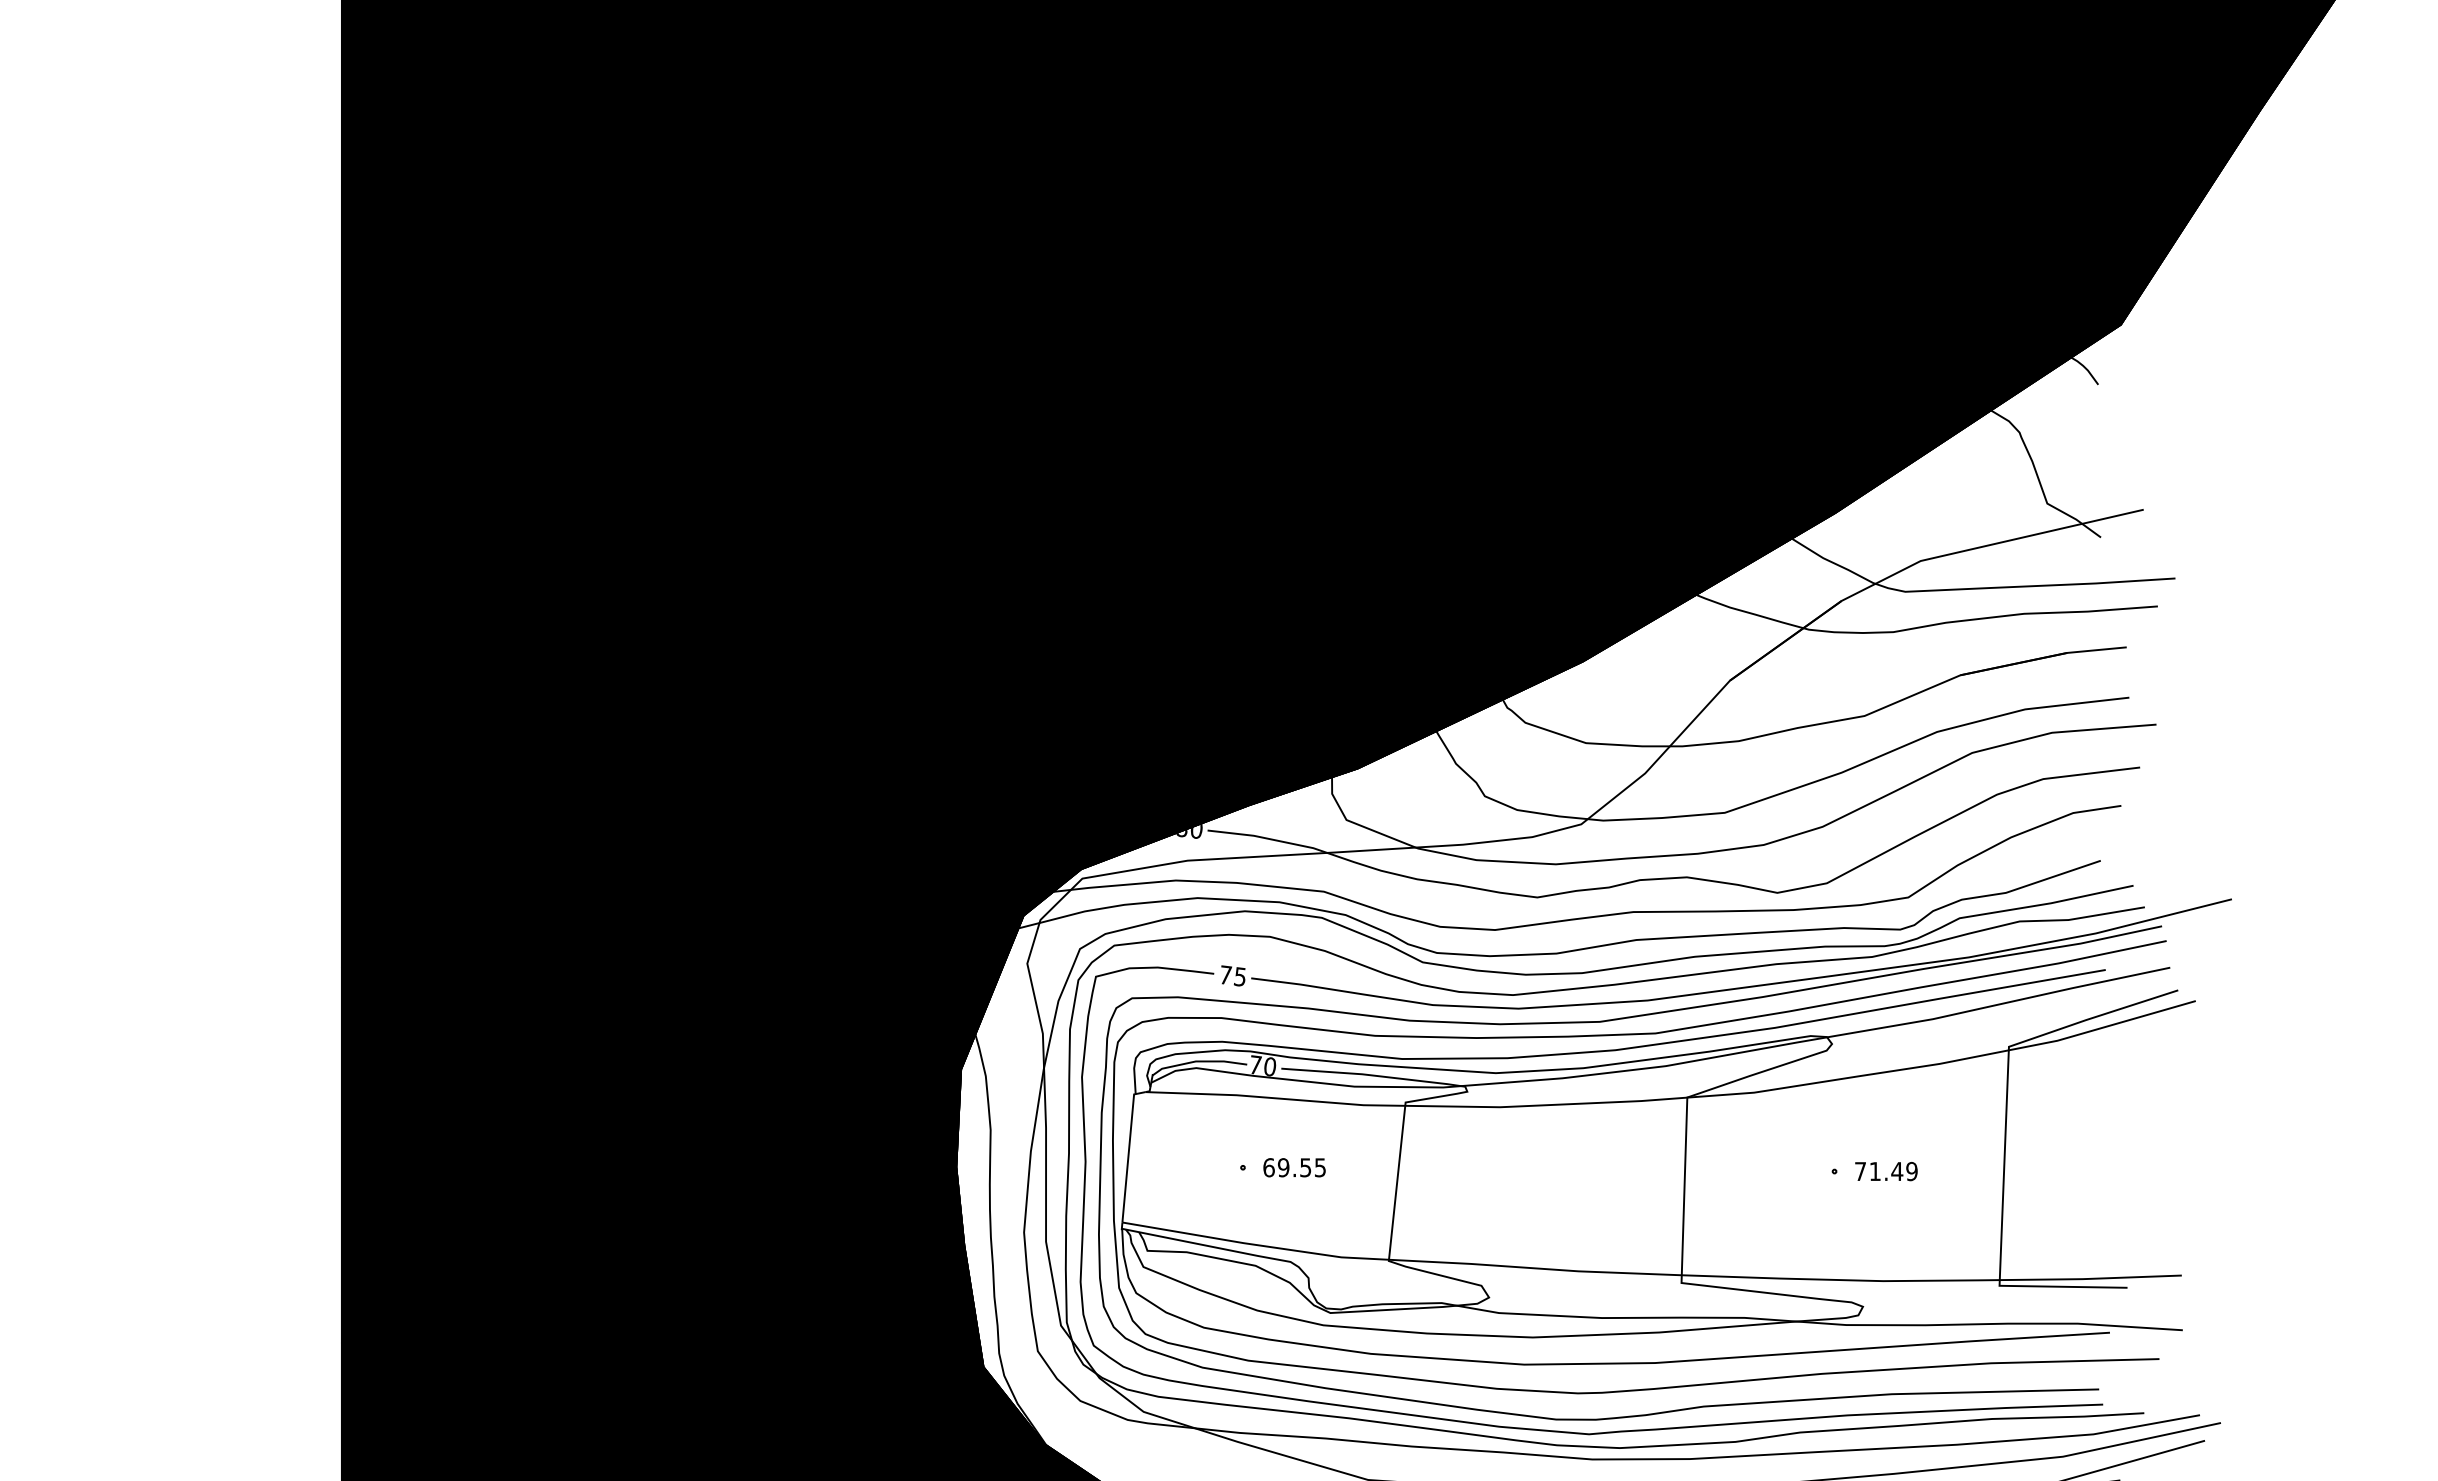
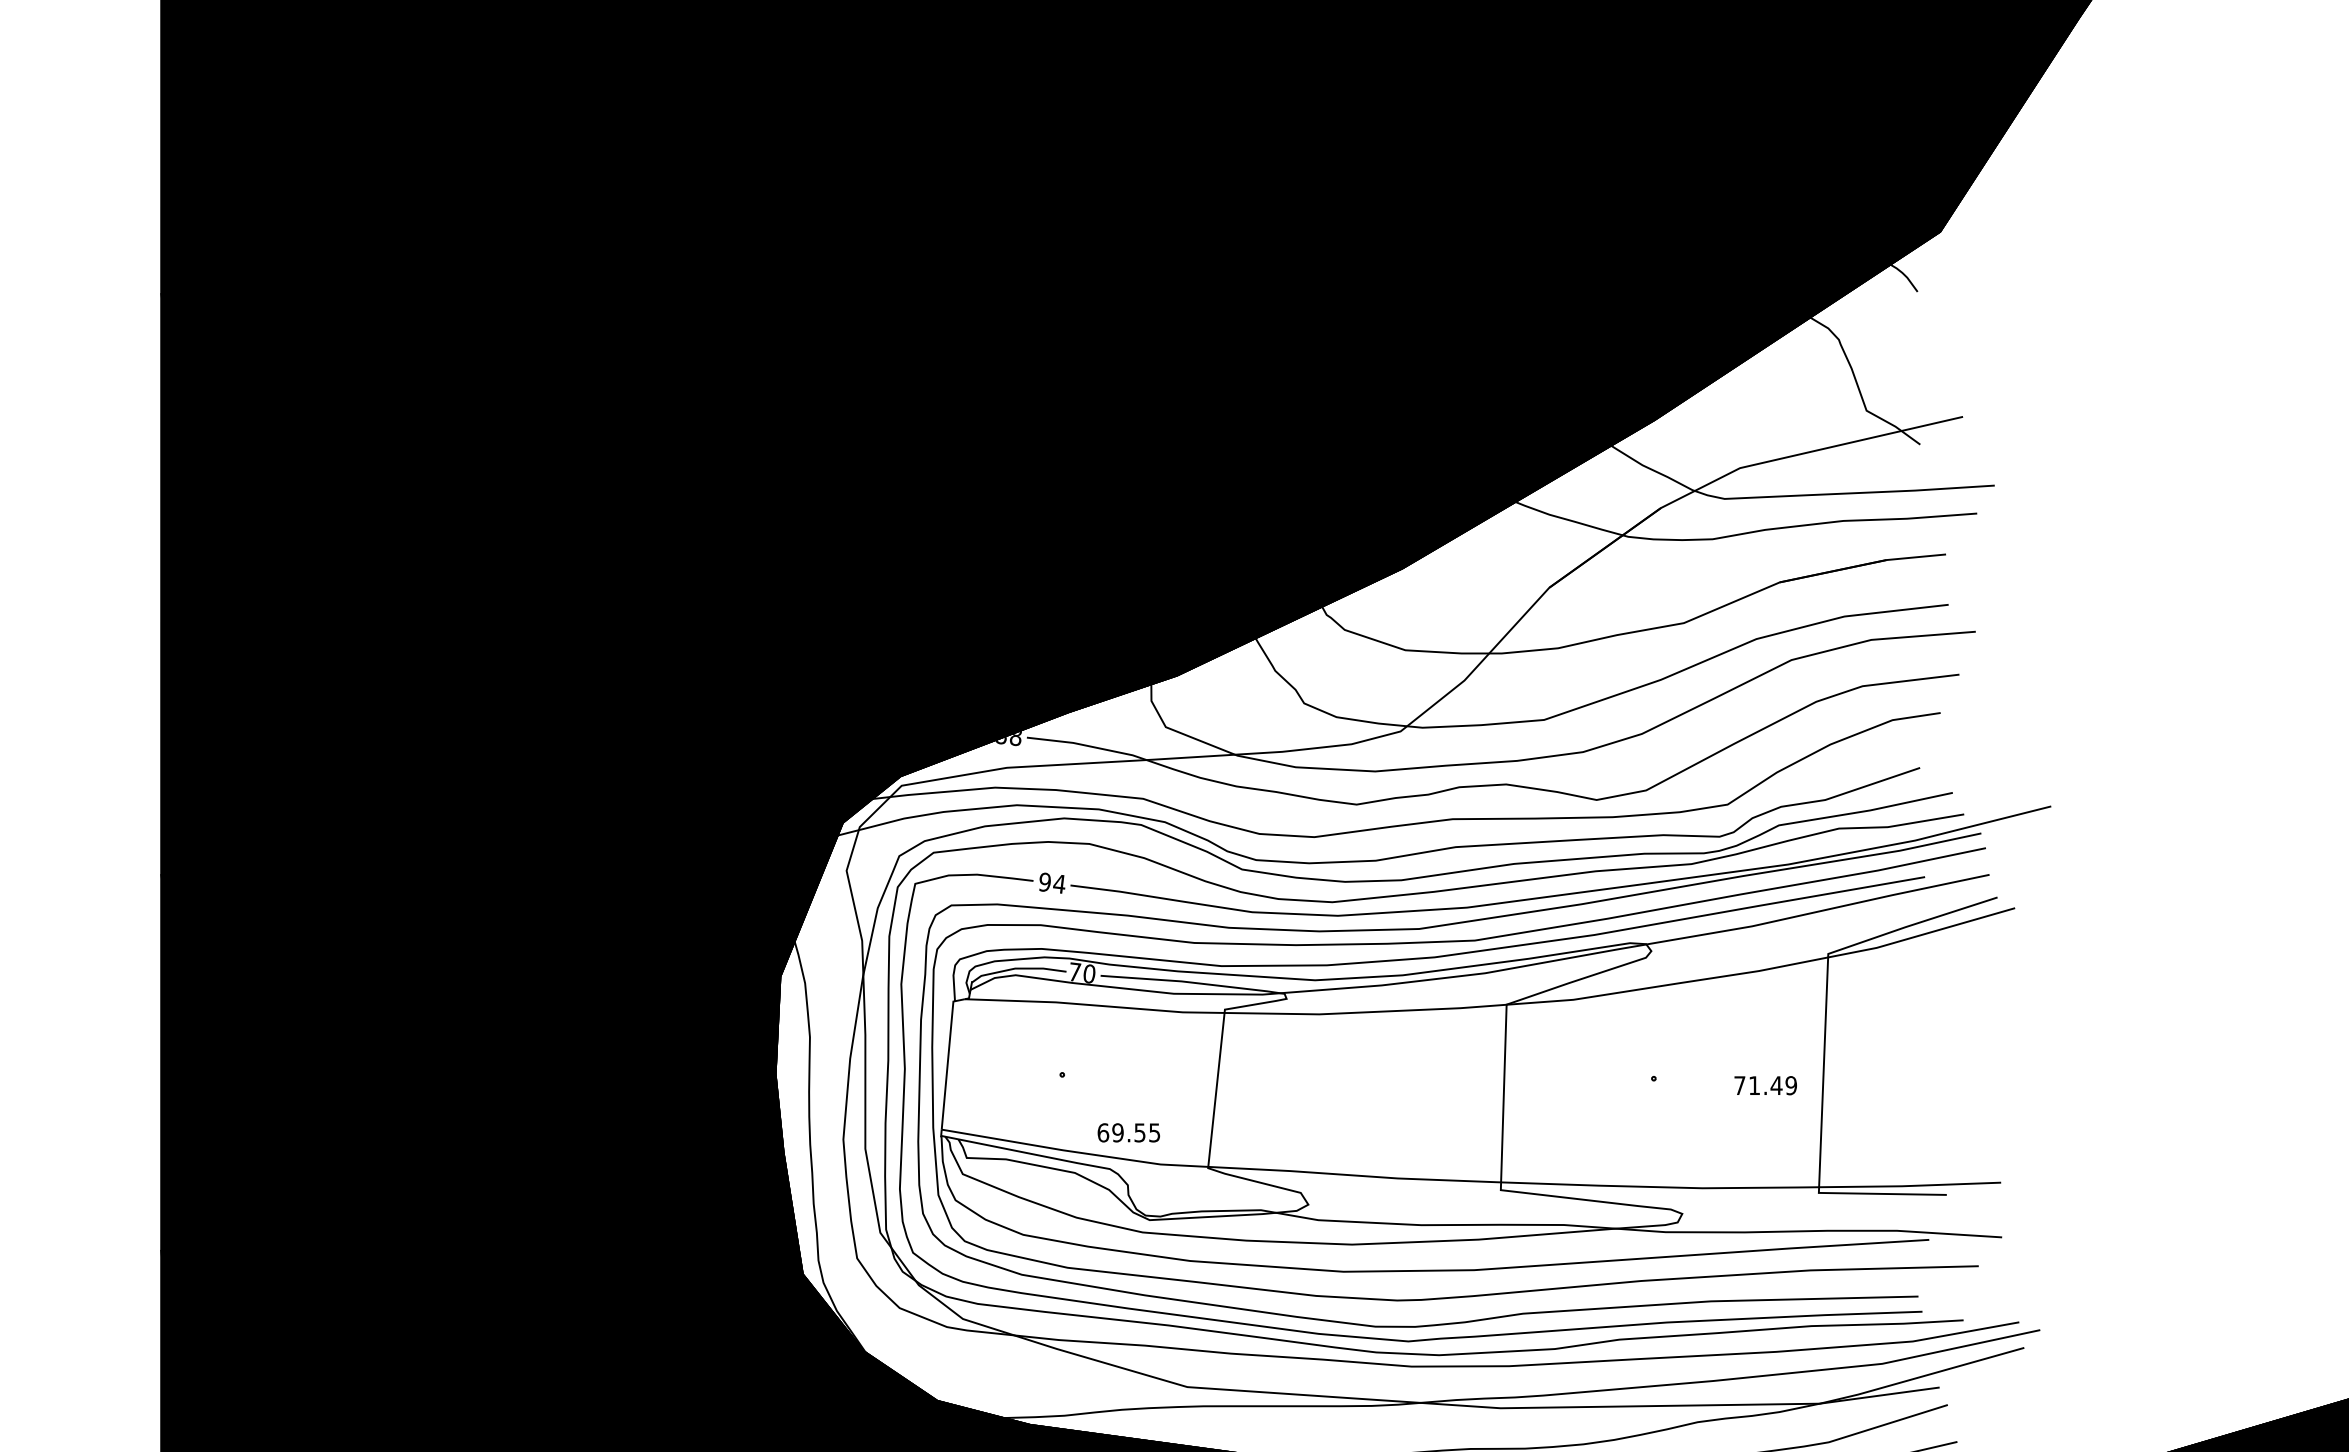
text: (1196, 831) -> (1015, 738), 80 -> 88
text: (1232, 975) -> (1051, 882), 75 -> 94
text: (1294, 1167) -> (1128, 1132), moved
text: (1886, 1171) -> (1765, 1085), moved

